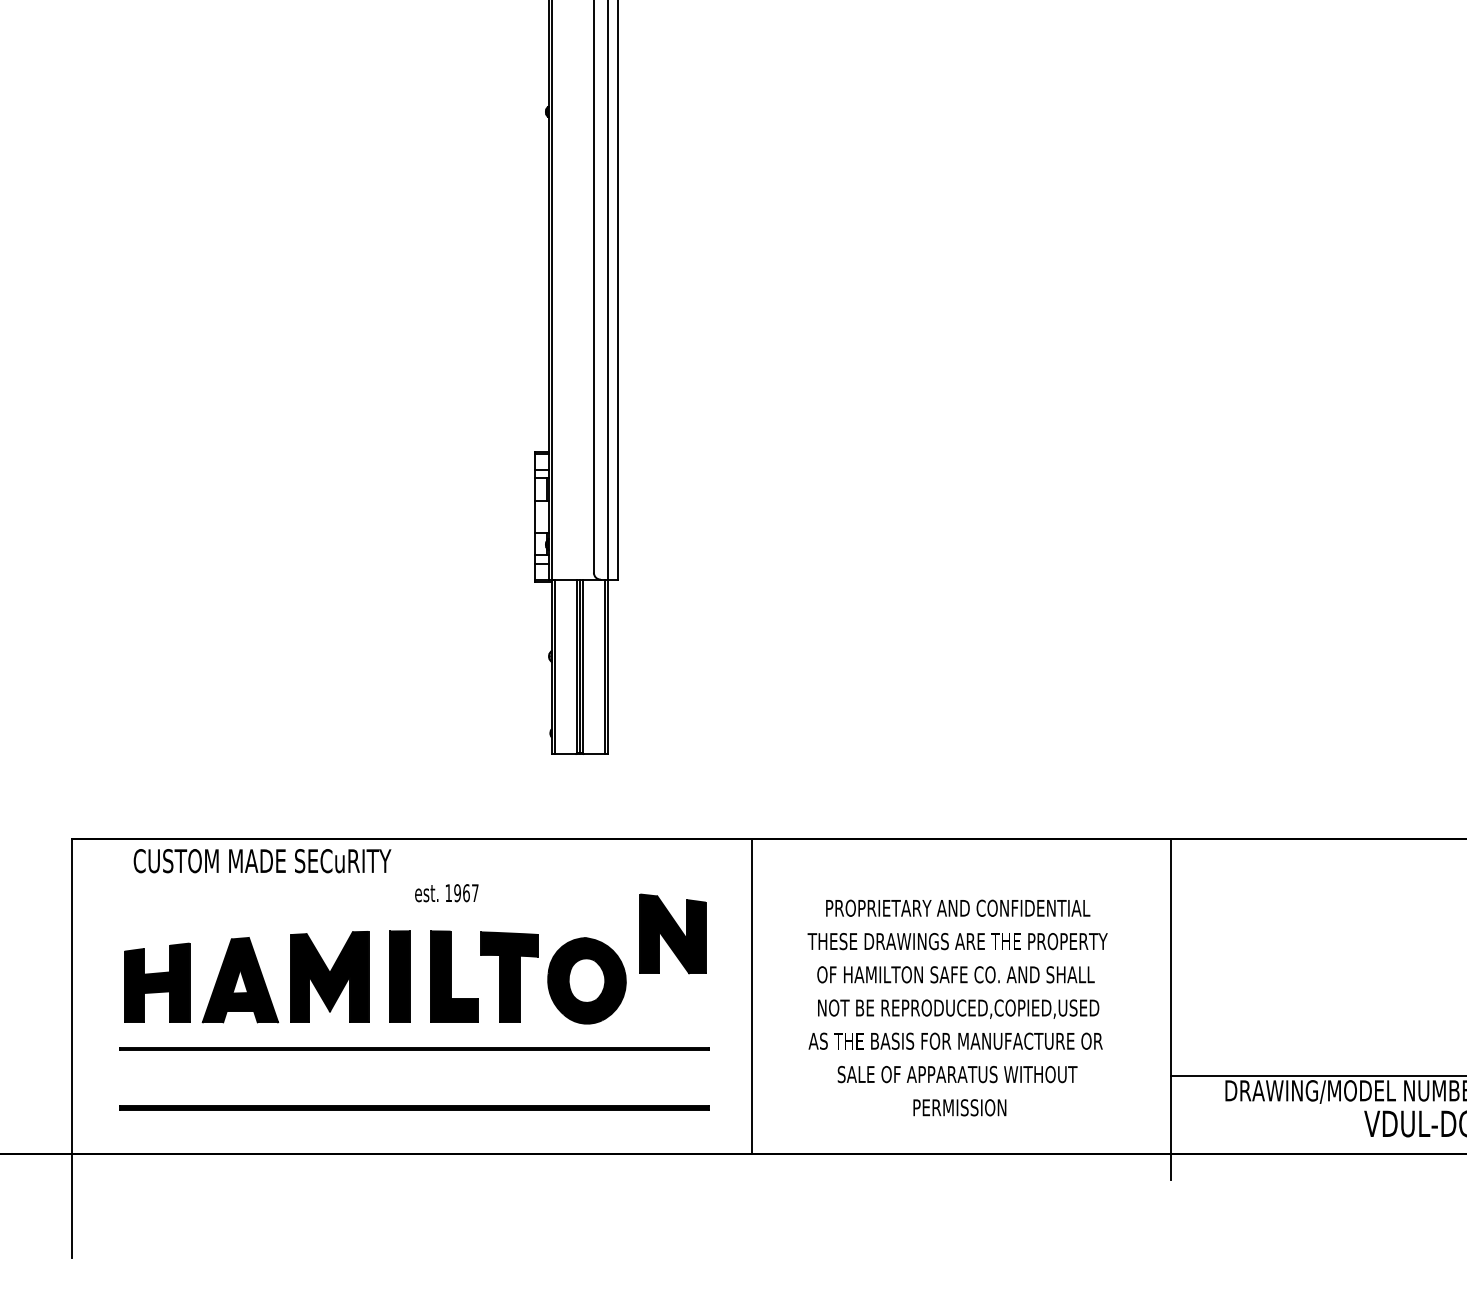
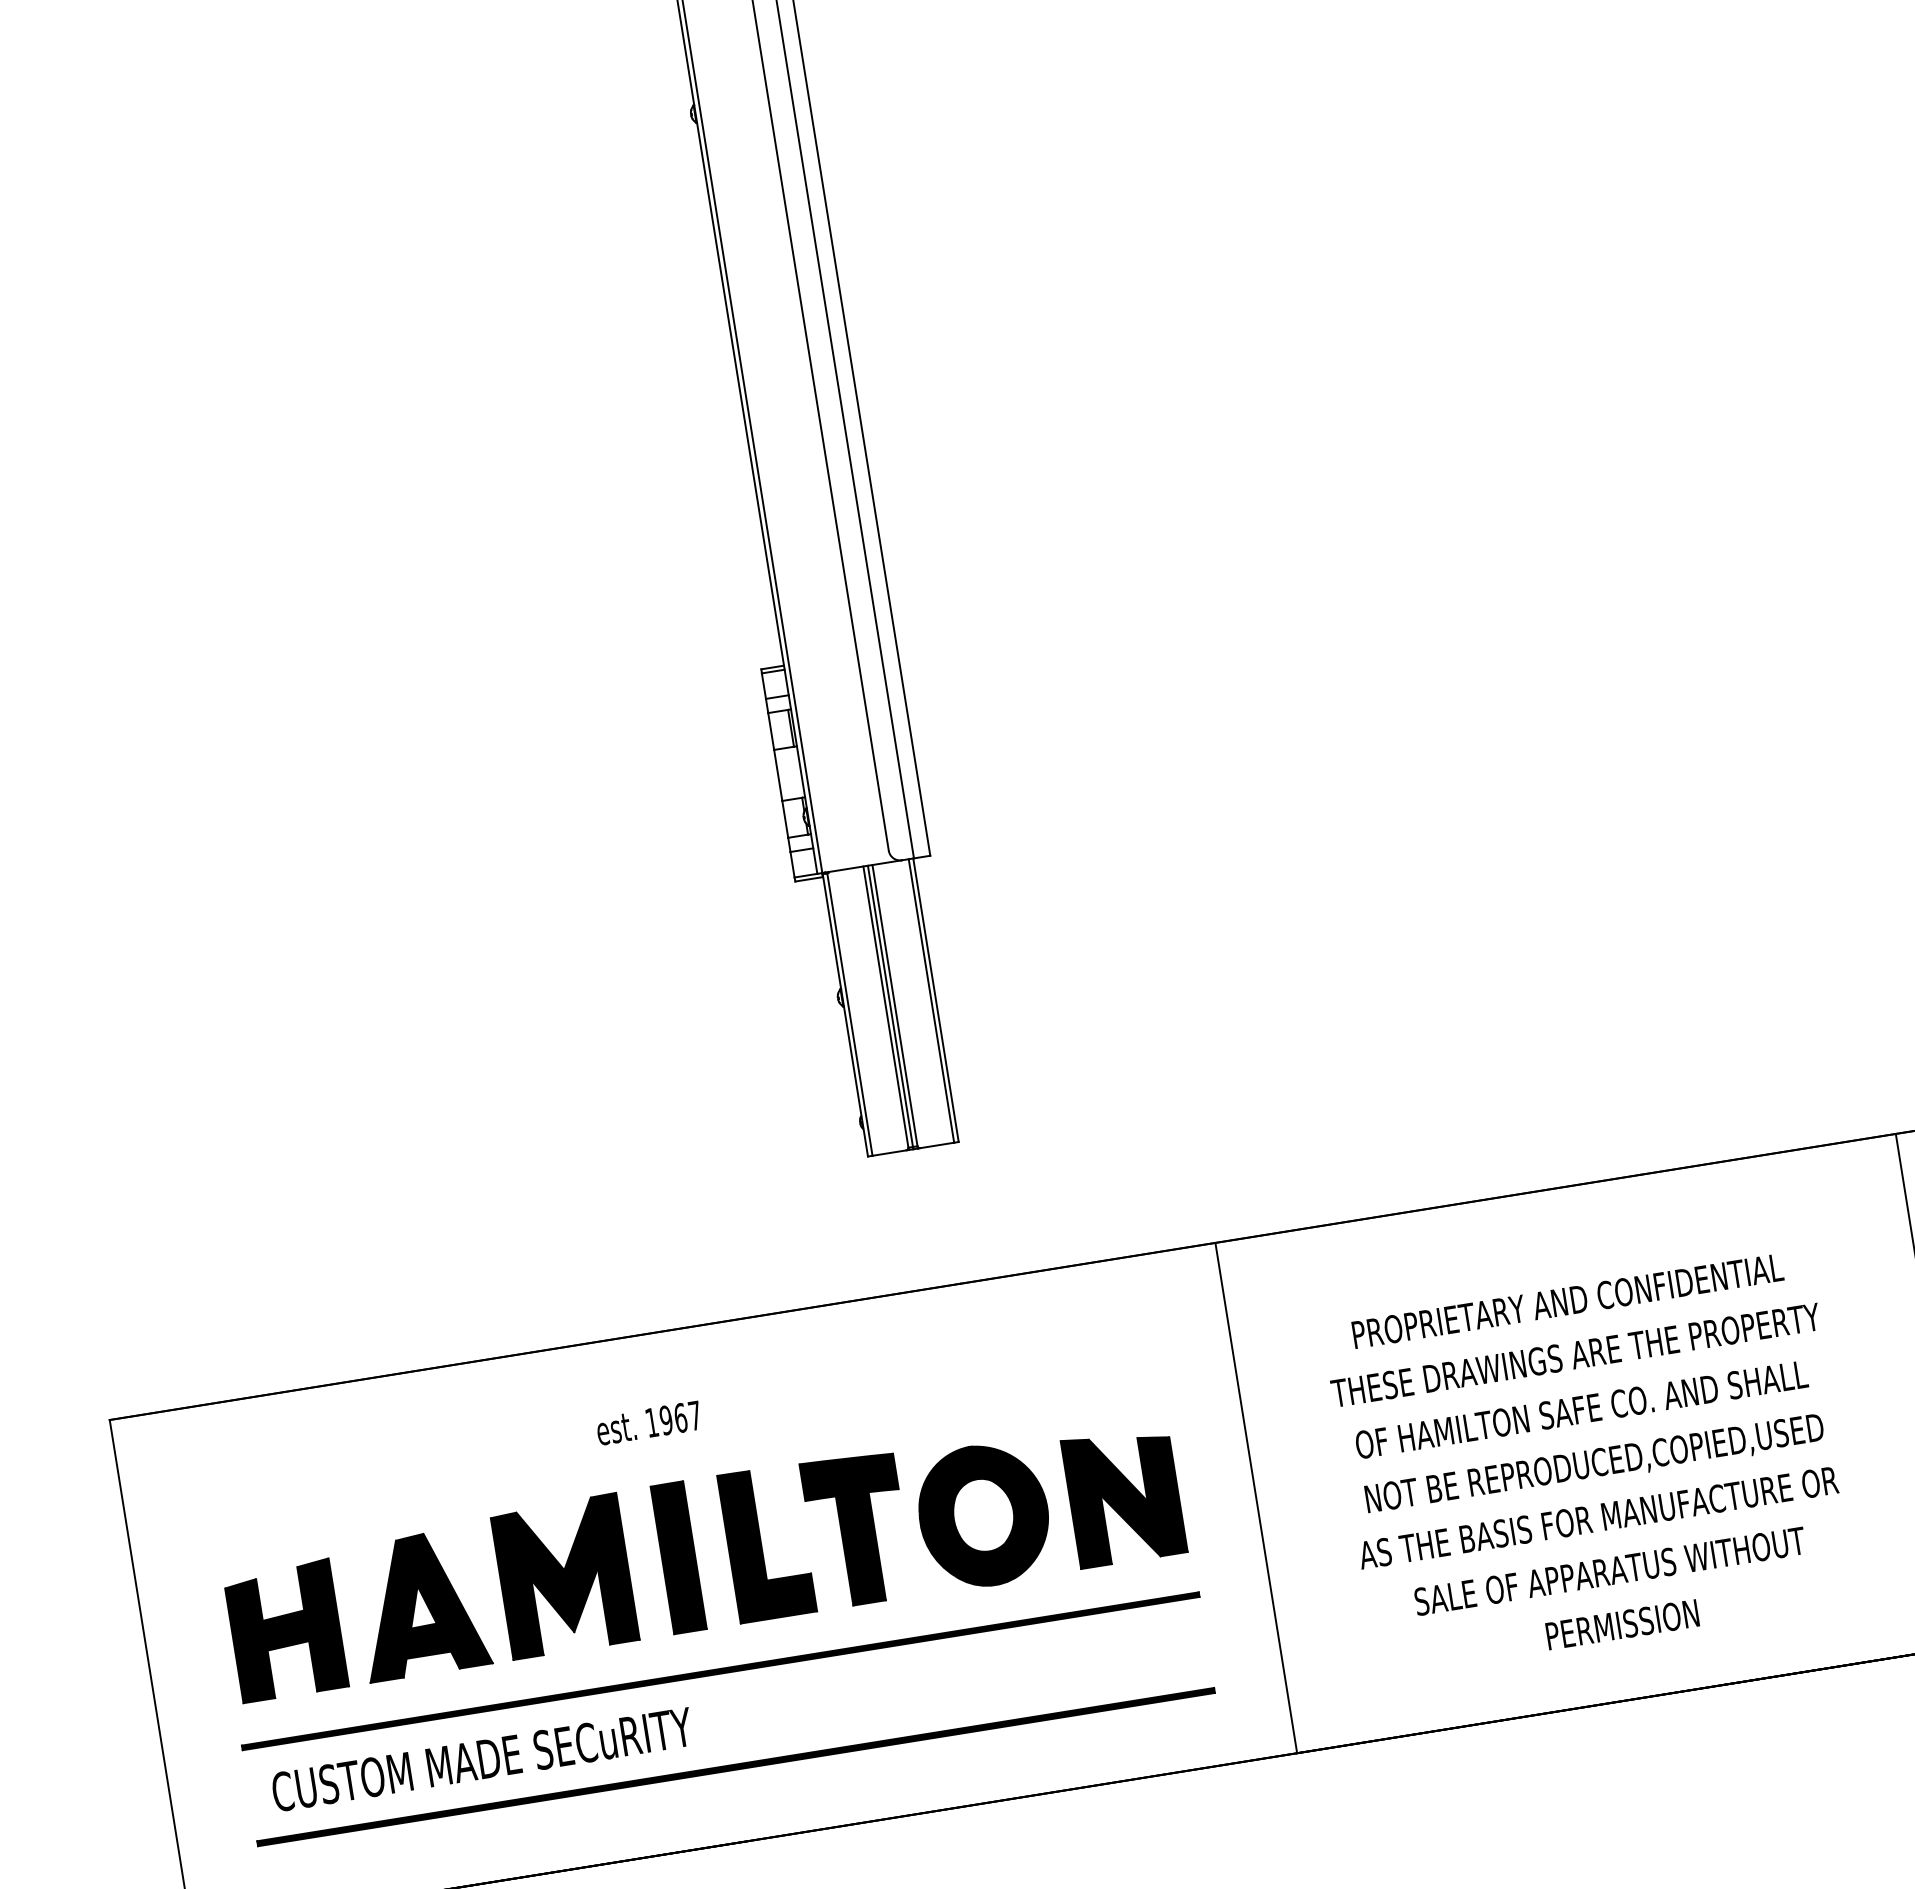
text: (262, 861) -> (482, 1760), moved
text: (446, 893) -> (648, 1423), moved
part: (672, 933) -> (1123, 1496), moved

